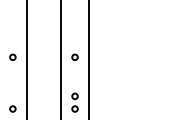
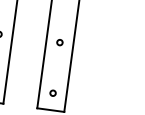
circle: (74, 95) -> (54, 79), removed

